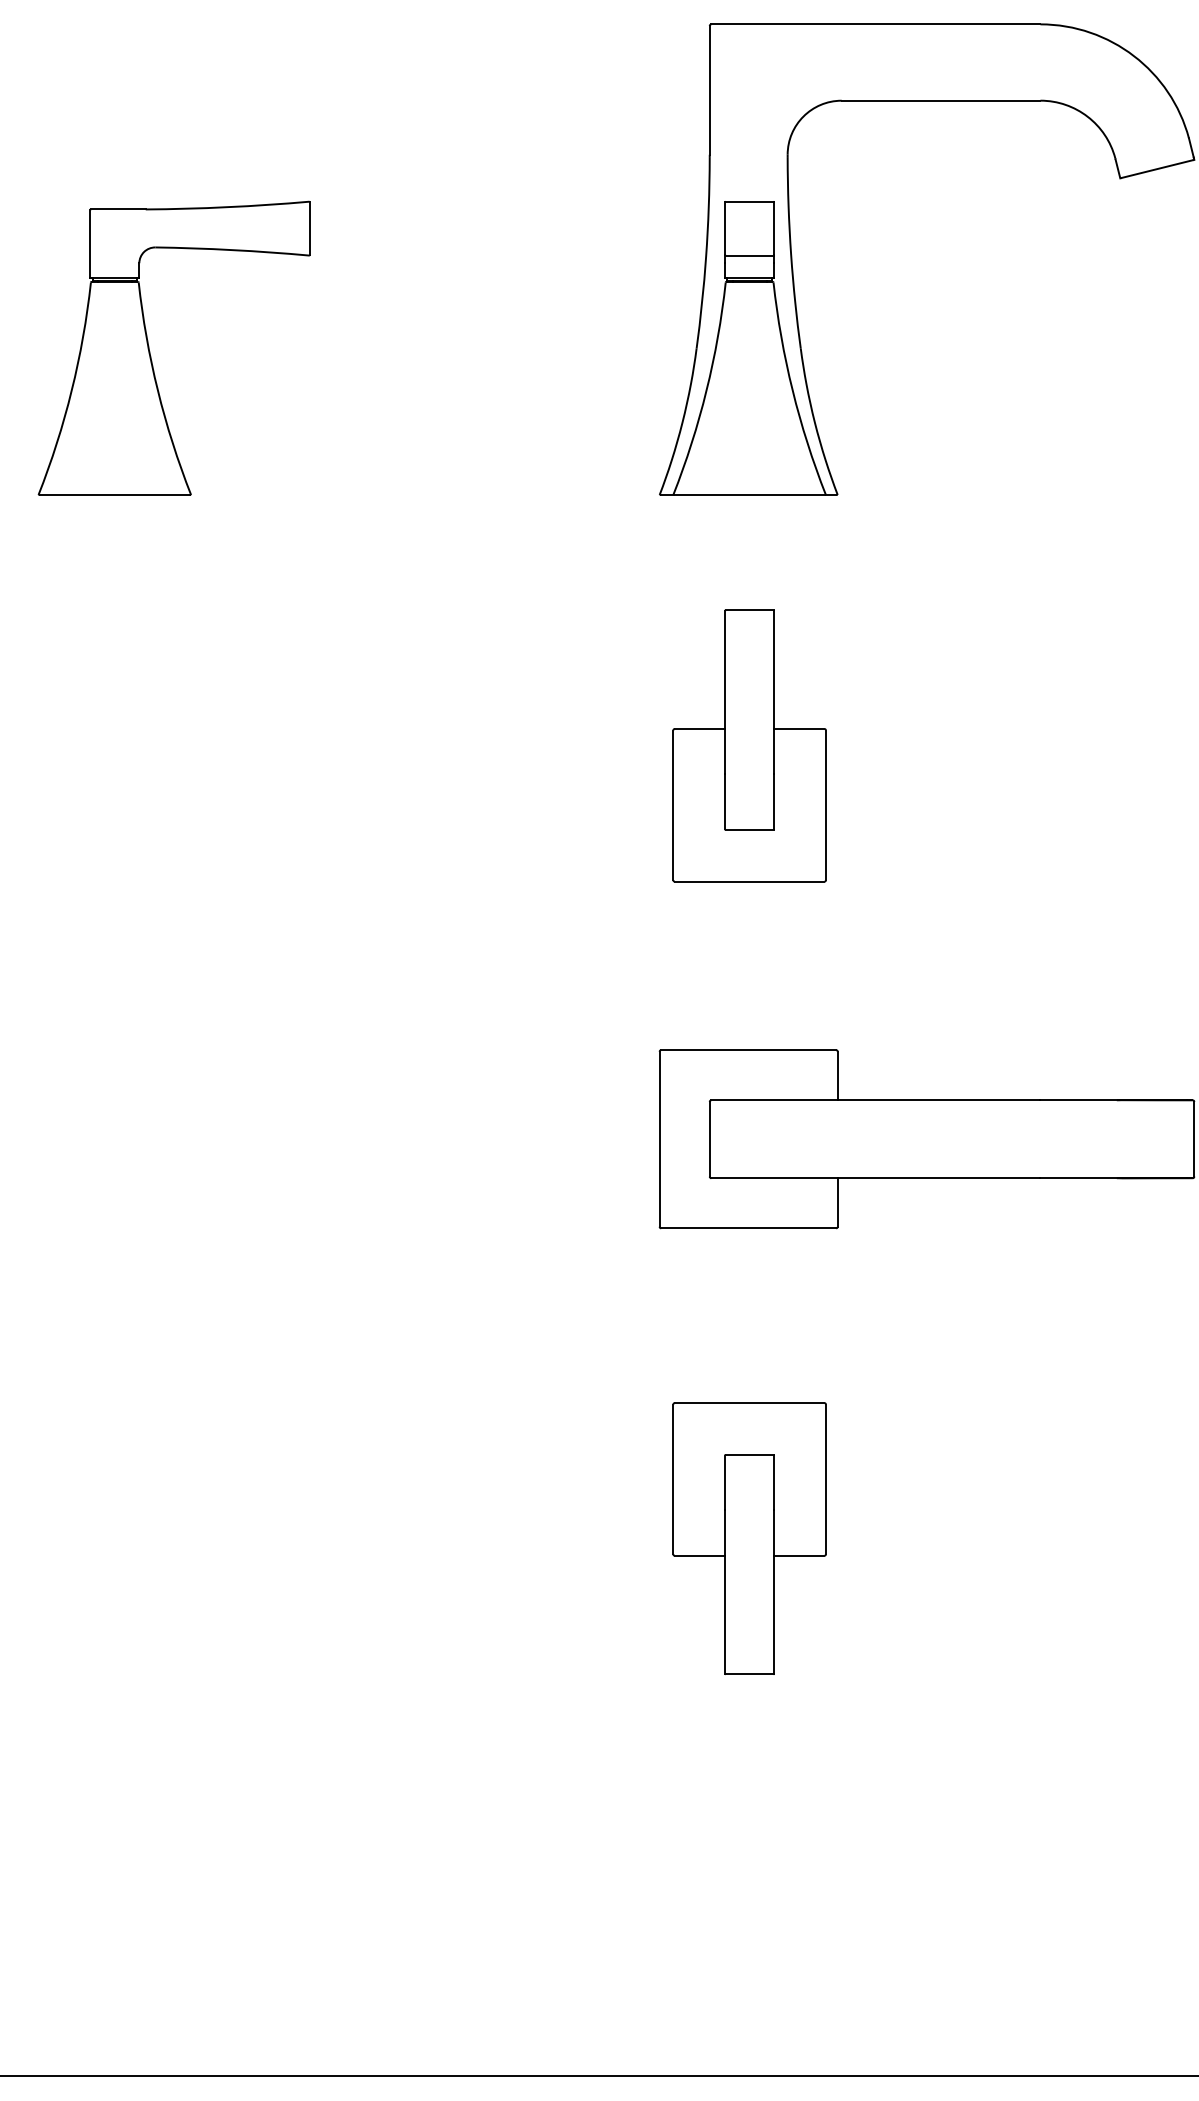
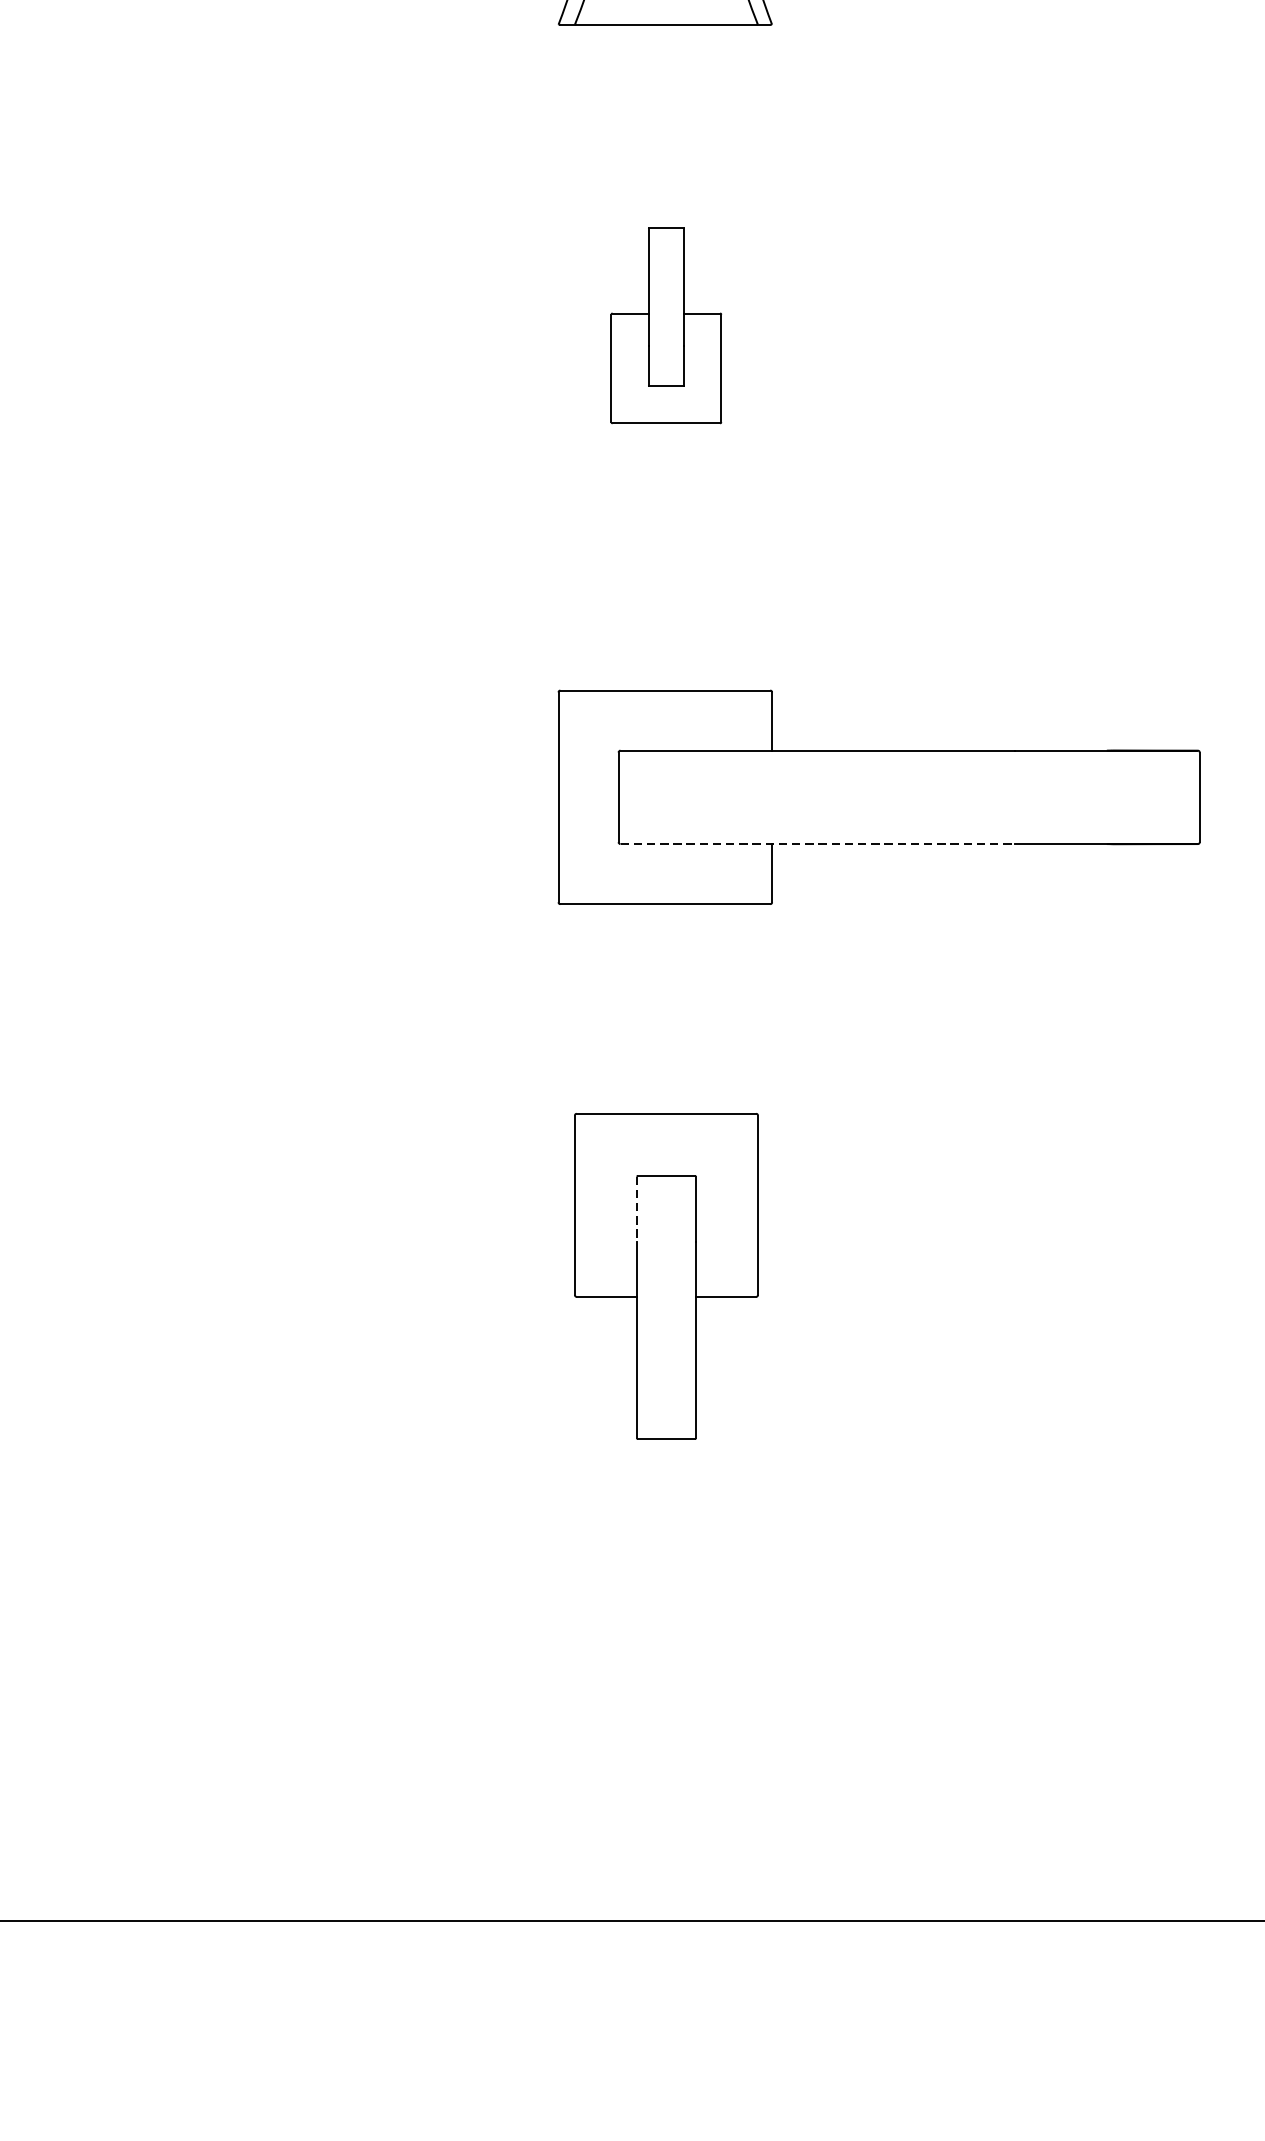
part: (749, 745) -> (666, 325), size x0.6
line: (875, 1178) -> (817, 844), solid -> dashed
line: (725, 1483) -> (637, 1210), solid -> dashed

